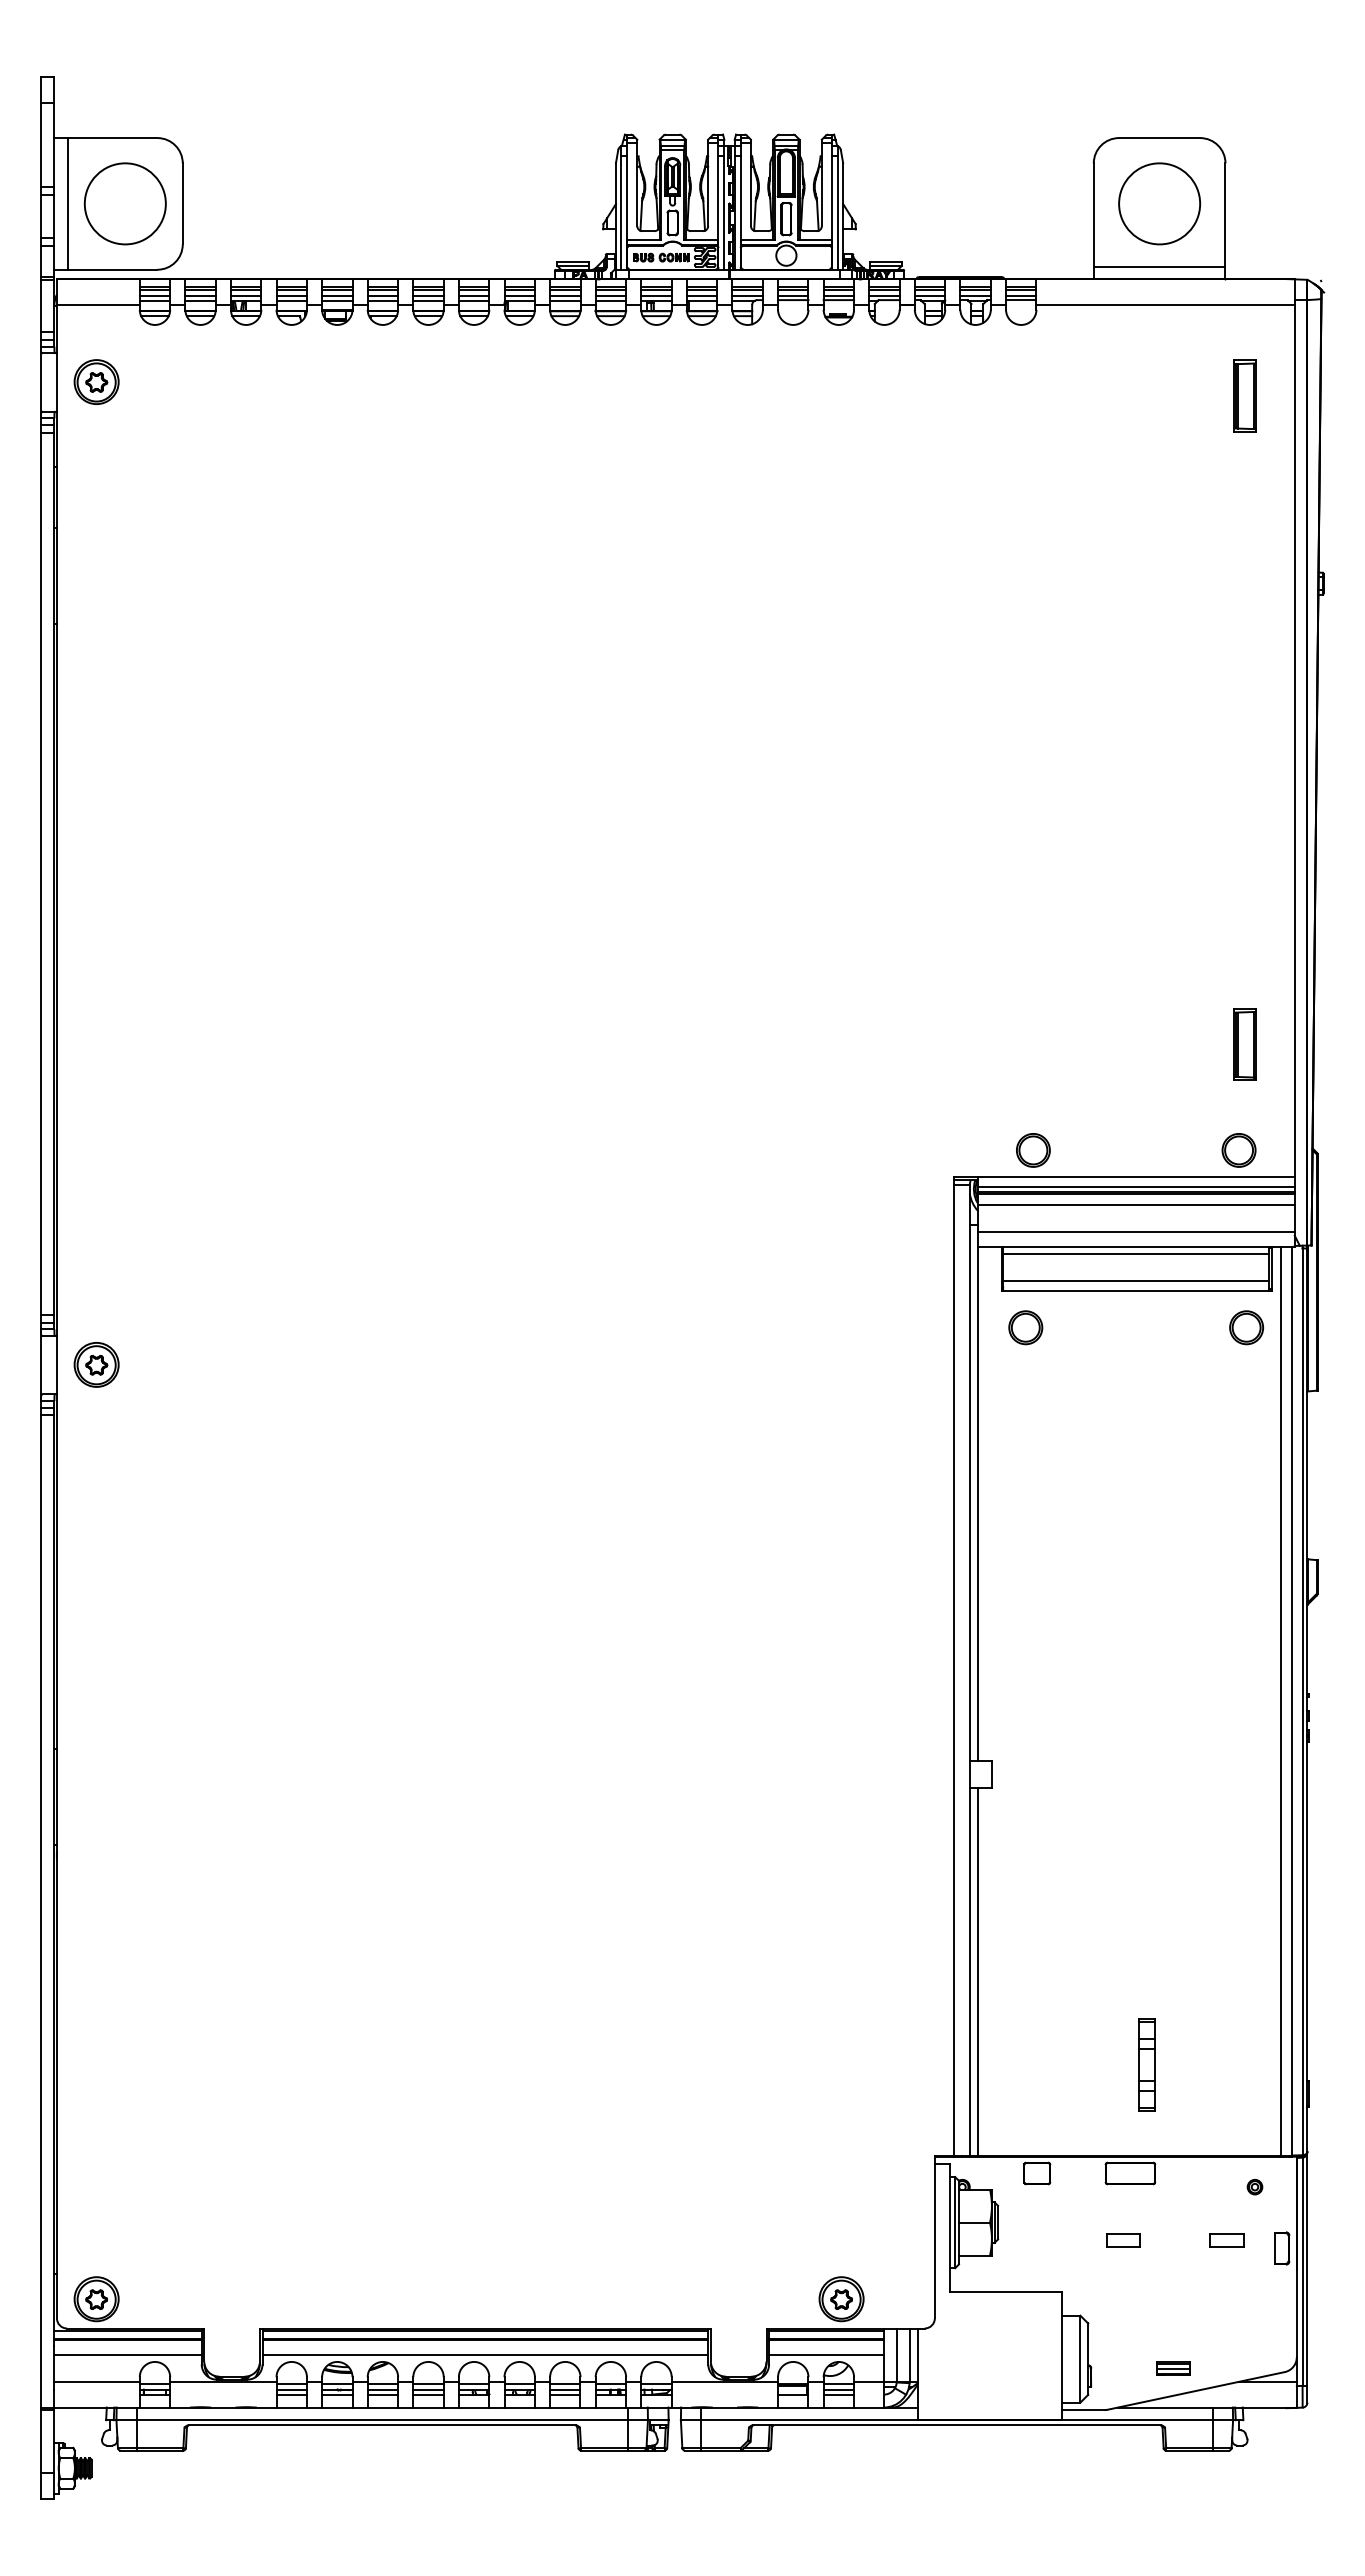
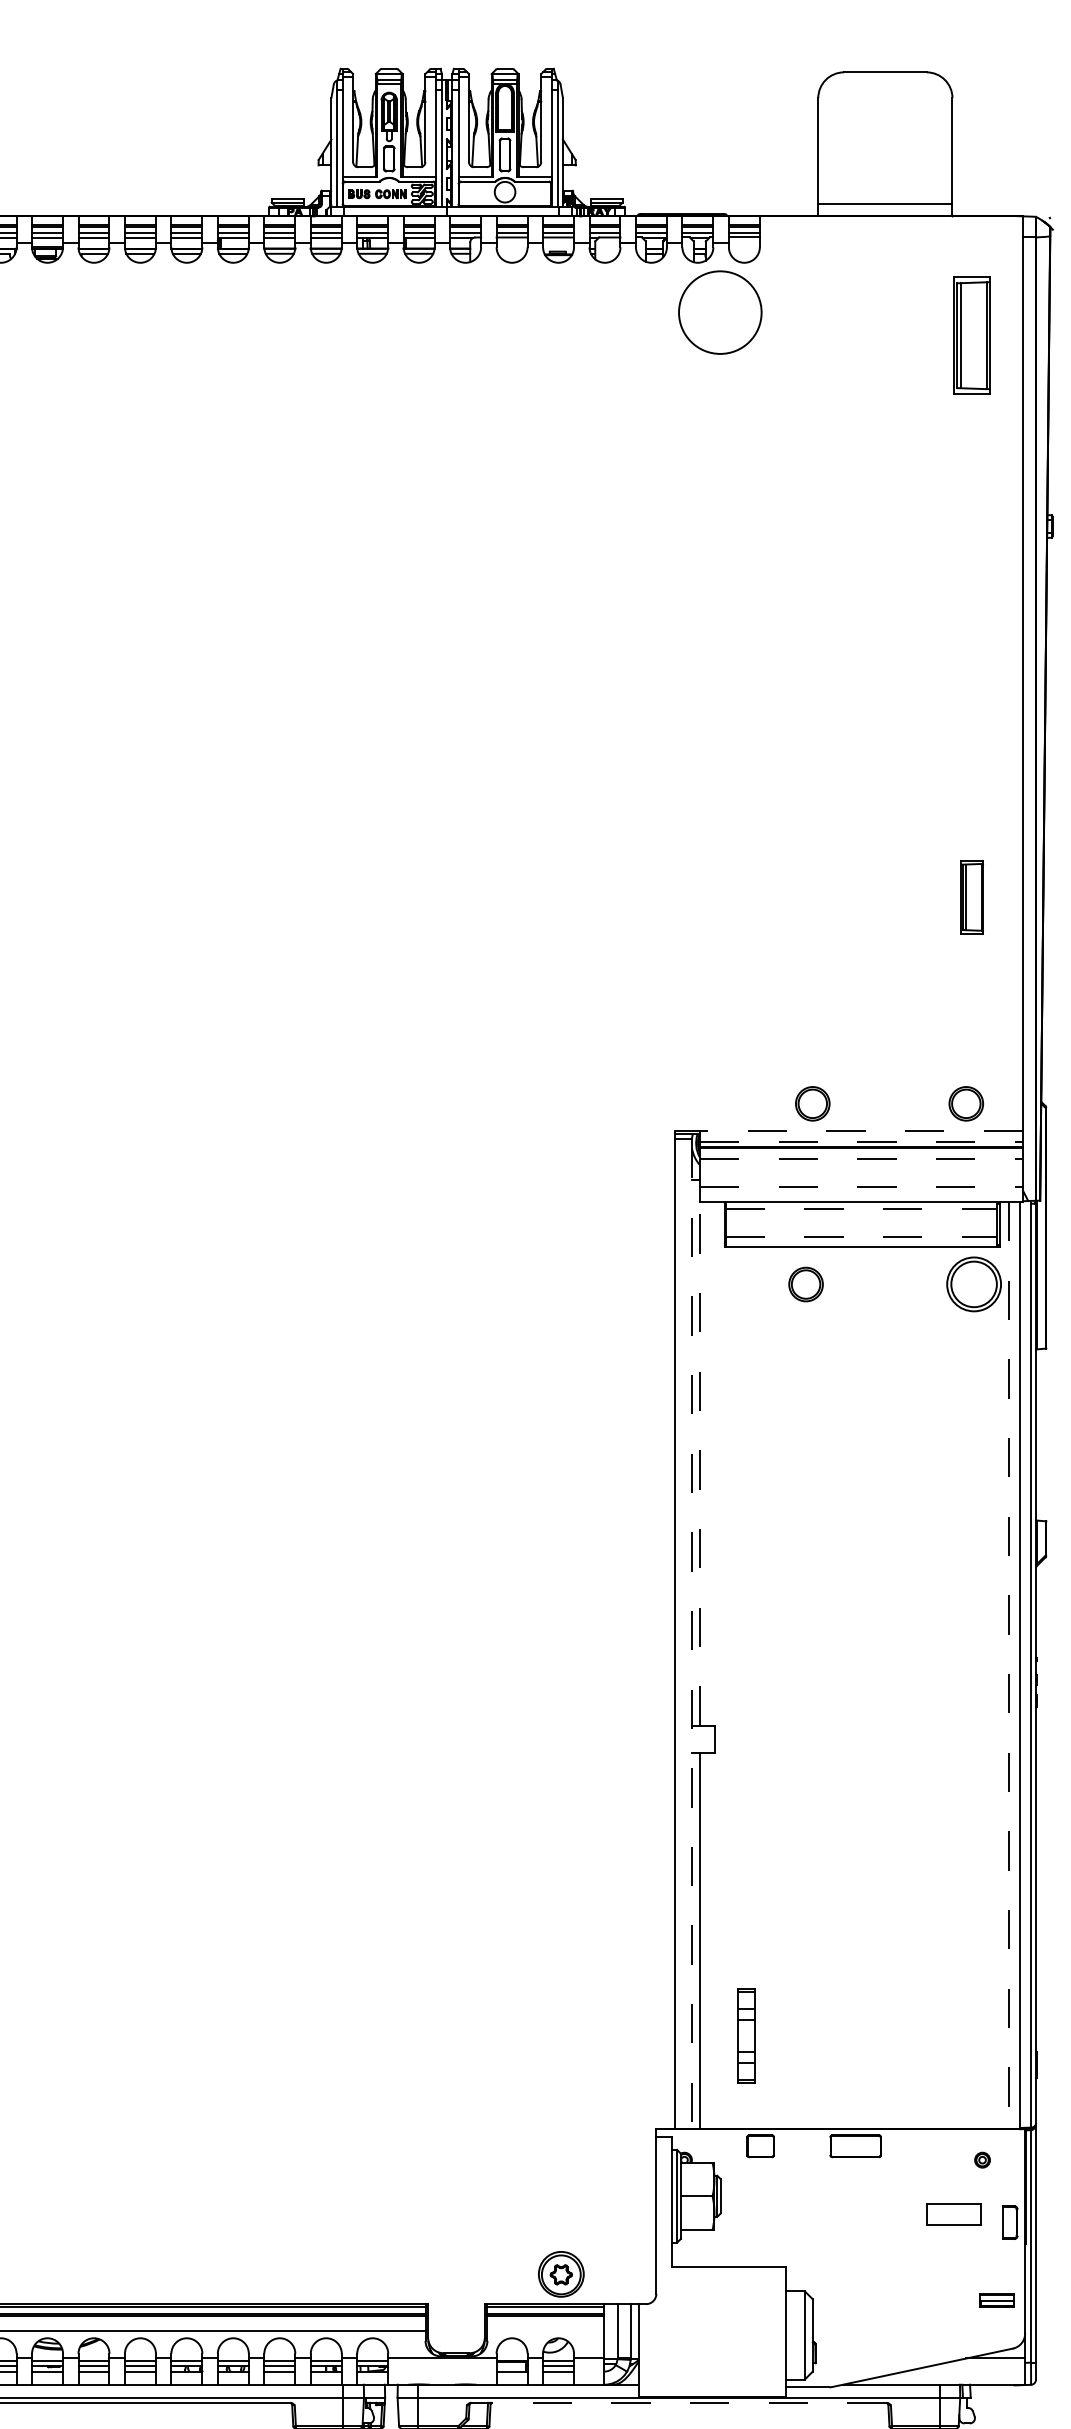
circle: (1159, 203) -> (720, 312), moved
line: (1165, 305) -> (891, 242), removed
part: (1244, 395) -> (971, 334), size x1.6
part: (1244, 1044) -> (971, 897), moved
part: (1033, 1150) -> (812, 1103), moved
line: (1124, 1176) -> (849, 1130), solid -> dashed
line: (1136, 1187) -> (861, 1141), solid -> dashed
line: (1136, 1204) -> (861, 1158), solid -> dashed
line: (1136, 1231) -> (861, 1186), solid -> dashed
line: (1136, 1253) -> (861, 1208), solid -> dashed
line: (1136, 1280) -> (861, 1236), solid -> dashed
part: (1025, 1327) -> (805, 1284), moved
part: (1246, 1327) -> (973, 1284), size x1.6
line: (977, 1503) -> (699, 1463), solid -> dashed
line: (969, 1670) -> (691, 1633), solid -> dashed
line: (1280, 1701) -> (1008, 1665), solid -> dashed
part: (1146, 2064) -> (745, 2035), moved
part: (1123, 2240) -> (848, 2214), removed
part: (1226, 2240) -> (953, 2214), size x1.6
line: (826, 2354) -> (545, 2330), removed
part: (1173, 2368) -> (997, 2300), moved
line: (956, 2425) -> (678, 2403), solid -> dashed

